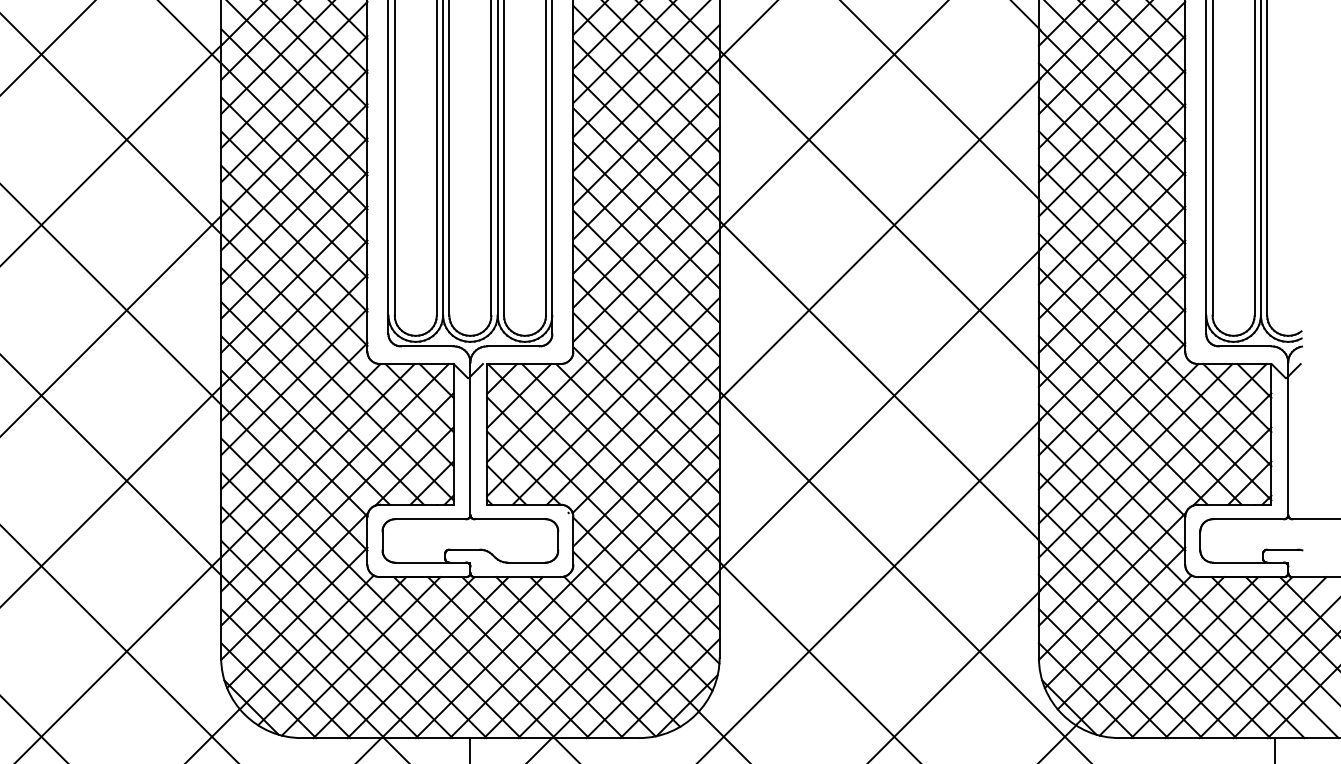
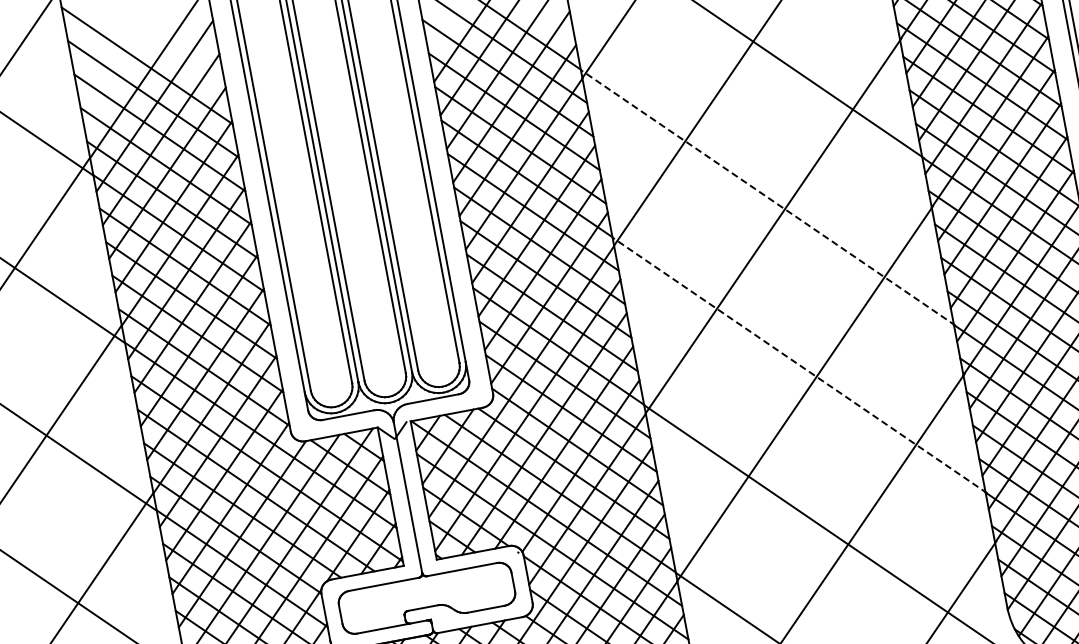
line: (880, 210) -> (768, 197), solid -> dashed
line: (880, 381) -> (800, 365), solid -> dashed

